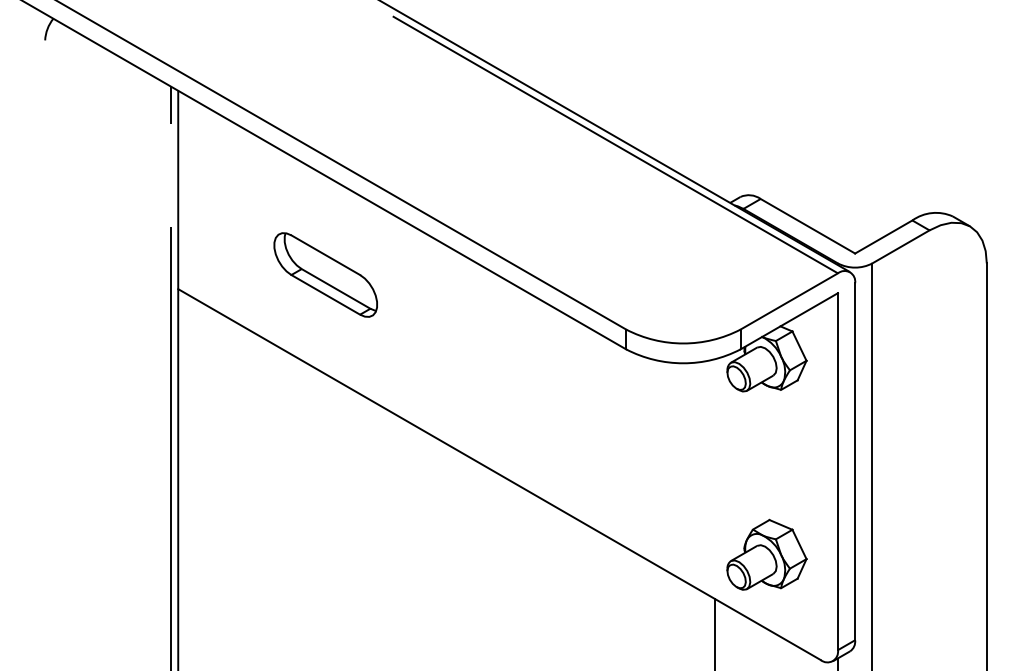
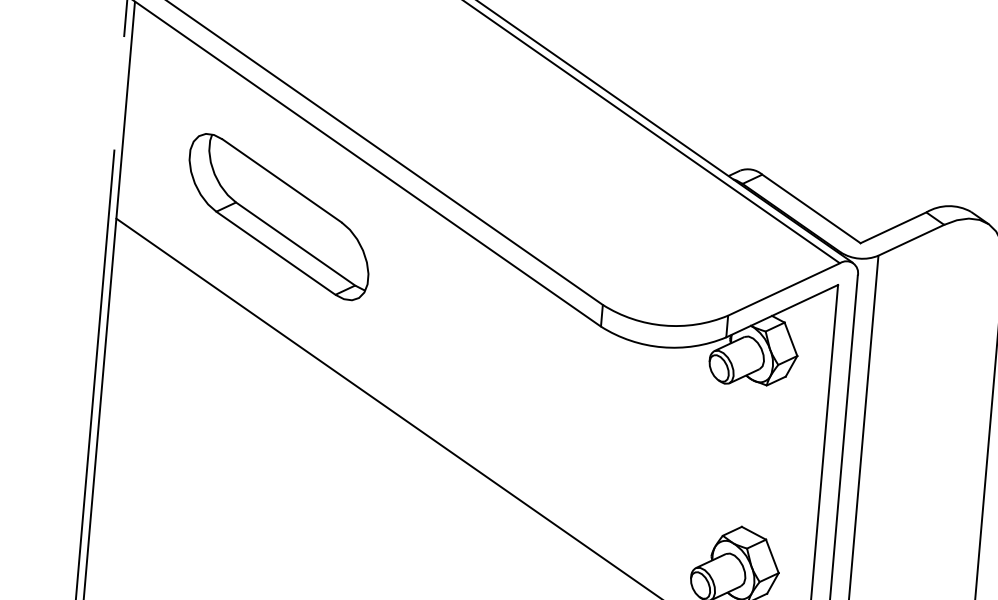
part: (325, 274) -> (278, 216), size x1.67

